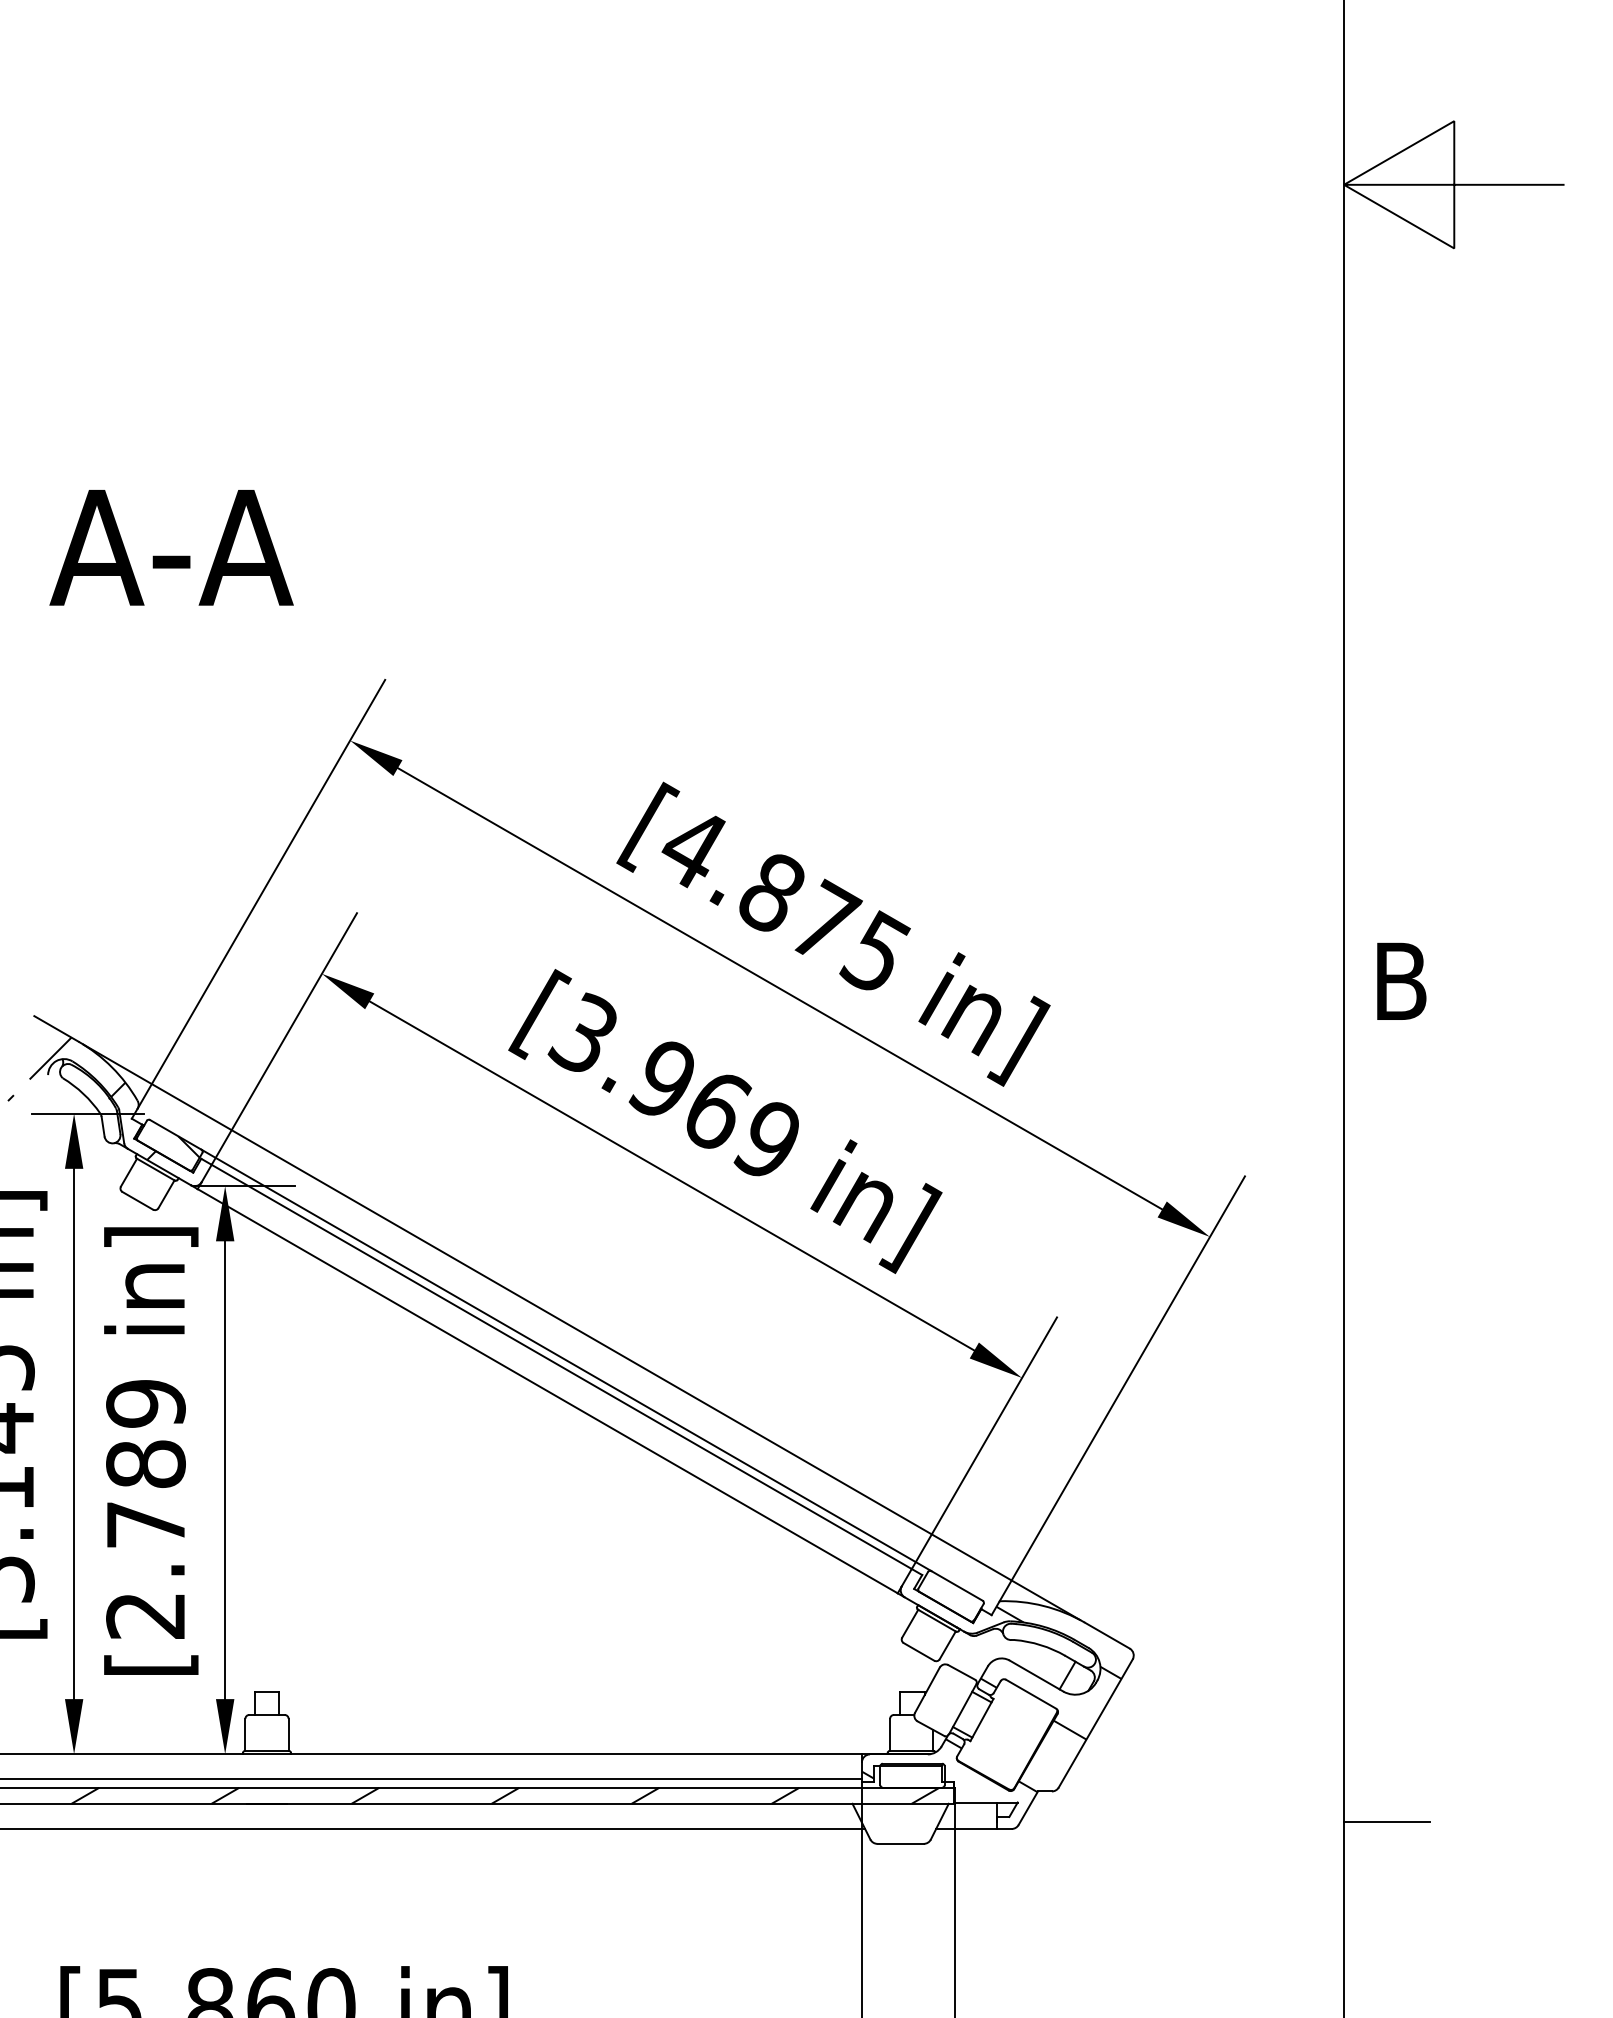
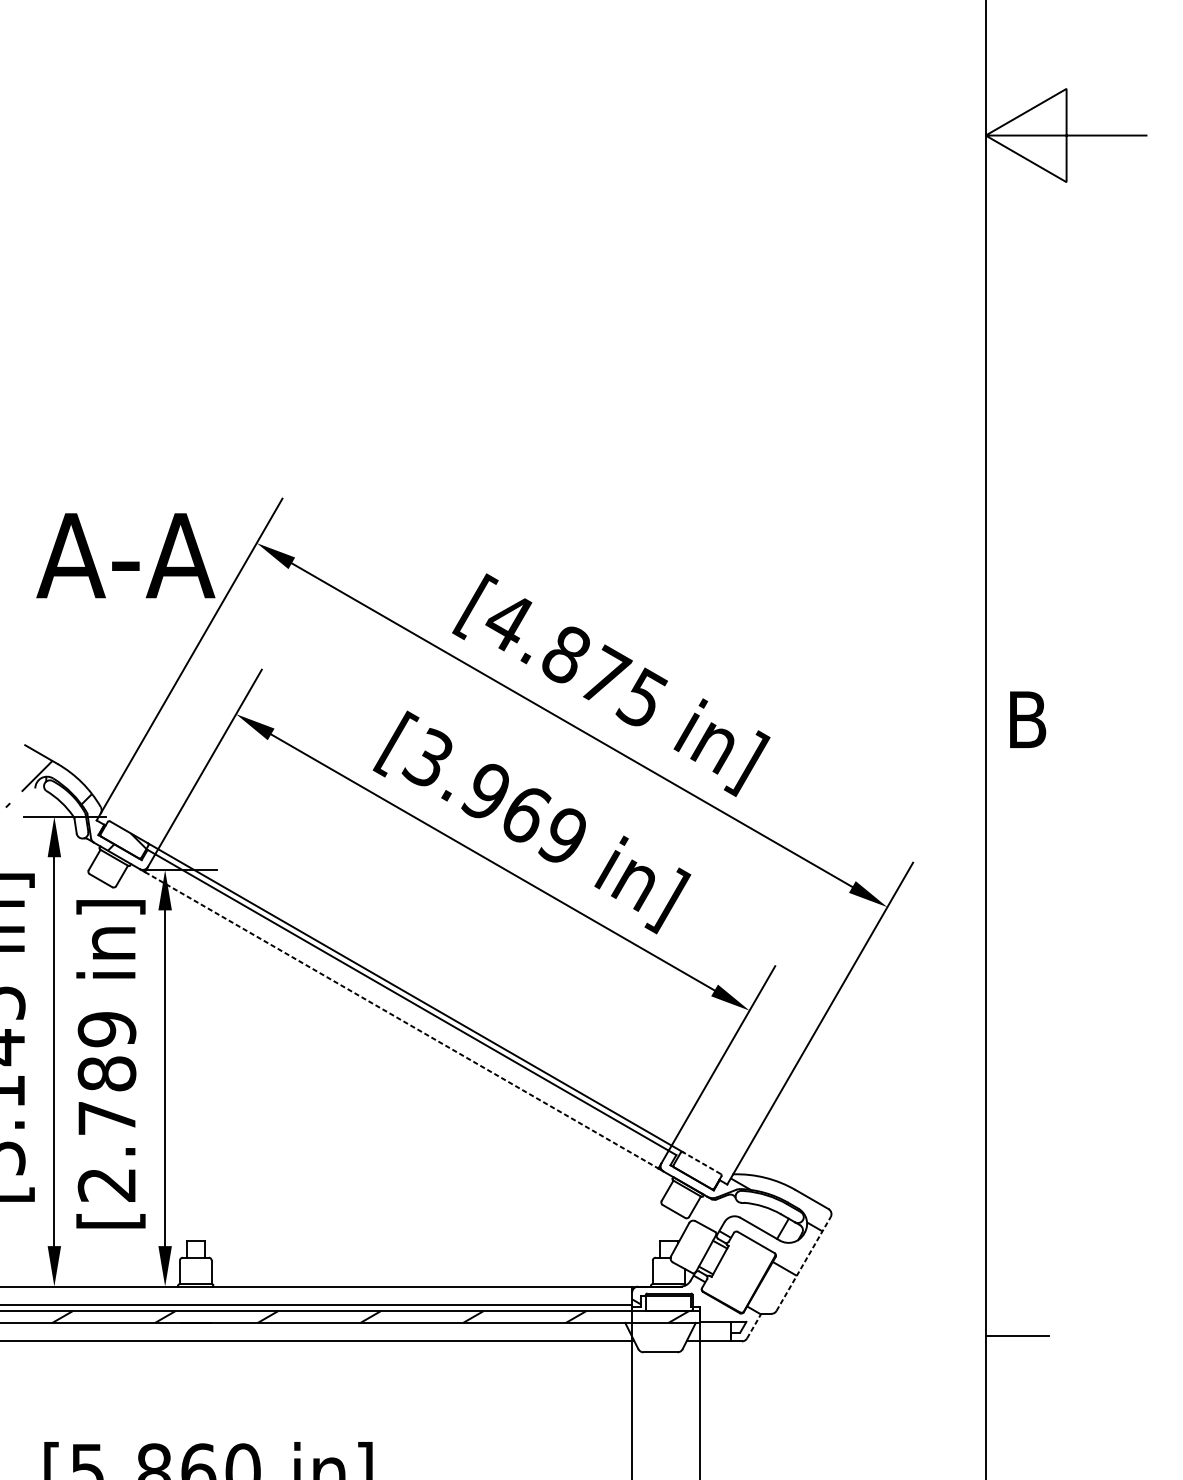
text: (171, 547) -> (125, 555), moved
line: (581, 1331) -> (426, 976), removed
line: (548, 1391) -> (402, 1020), solid -> dashed
line: (957, 1585) -> (702, 1162), solid -> dashed
line: (1095, 1723) -> (803, 1264), solid -> dashed
line: (1028, 1807) -> (754, 1325), solid -> dashed

